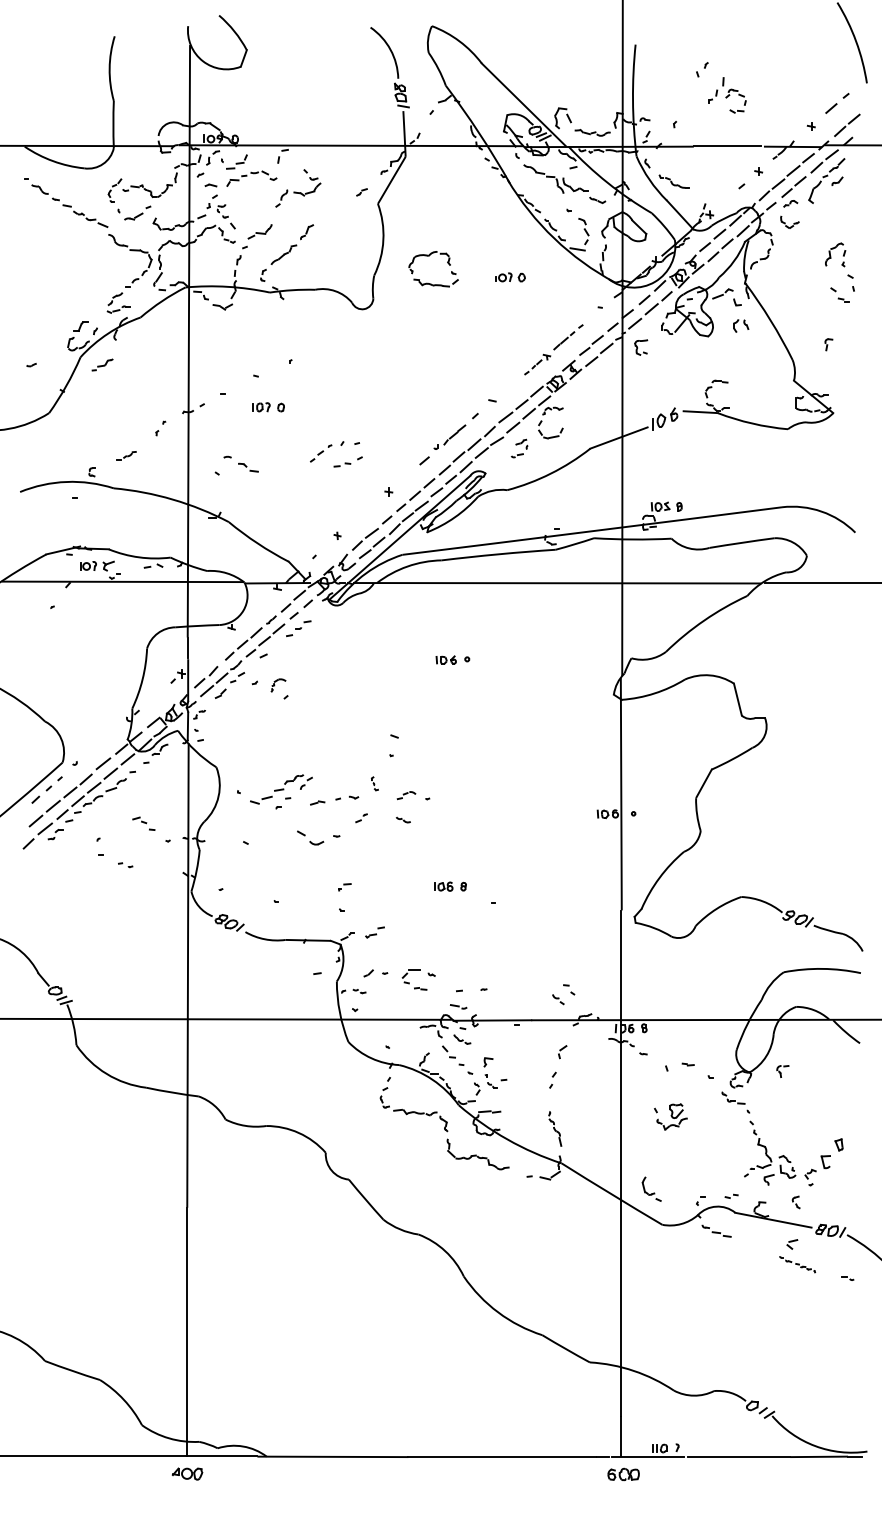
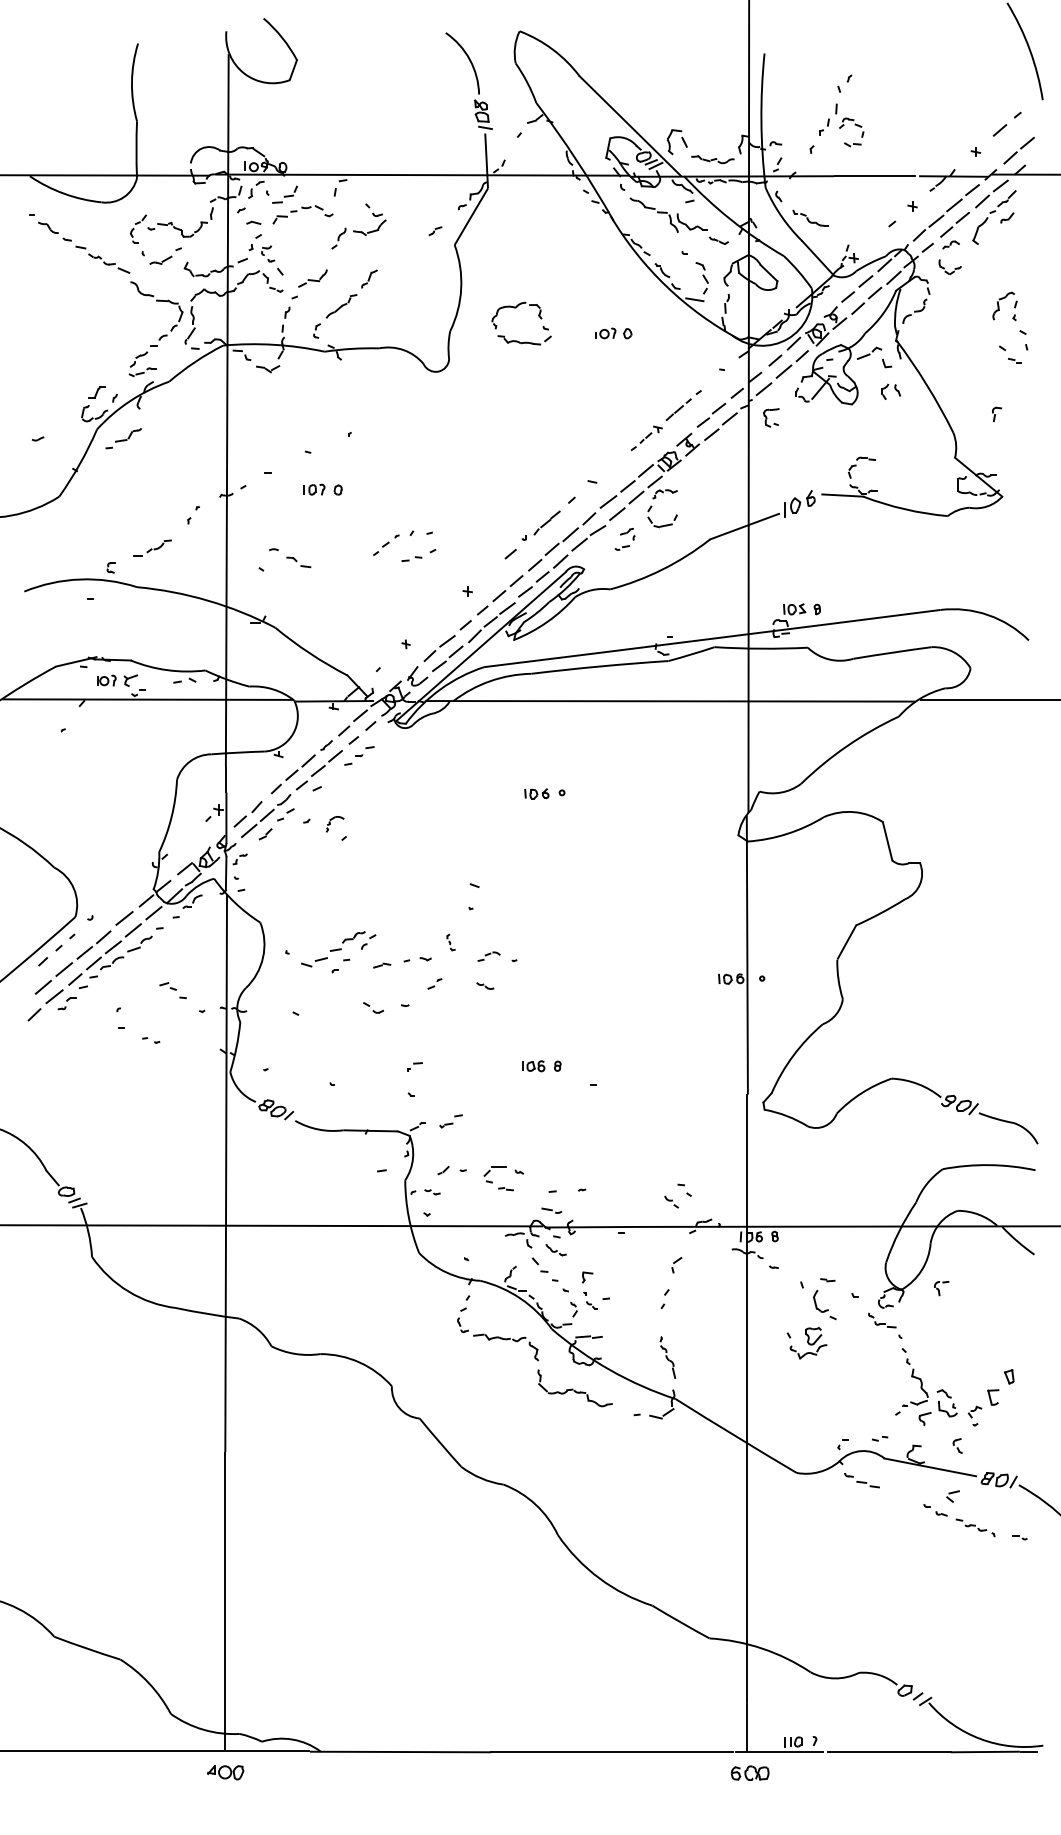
part: (727, 95) -> (841, 125), moved
part: (102, 364) -> (123, 438), size x1.43
part: (126, 455) -> (152, 547), size x1.67
part: (310, 838) -> (373, 1008), size x0.62
part: (651, 1188) -> (824, 1304), moved
part: (797, 1264) -> (959, 1520), size x1.67

